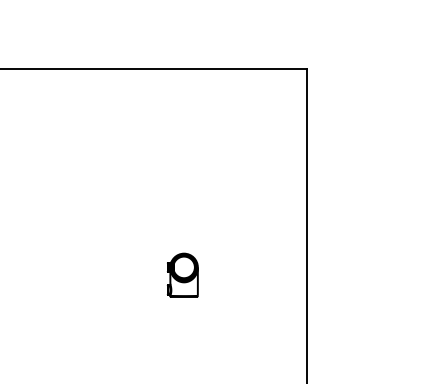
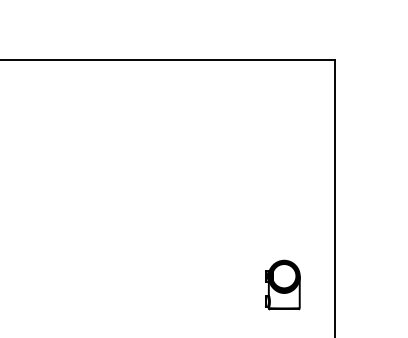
part: (182, 274) -> (282, 284), moved

